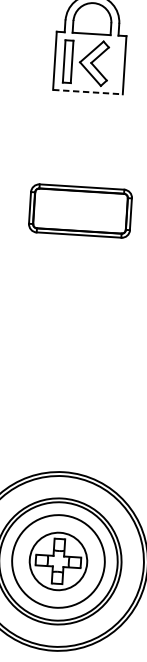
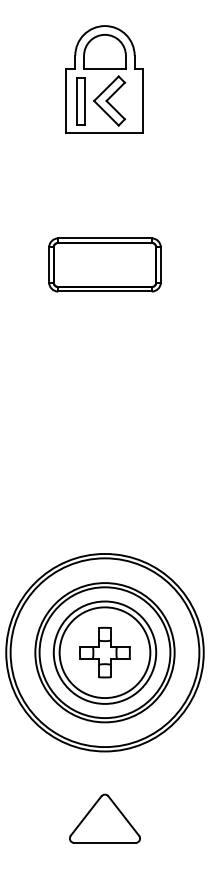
line: (87, 92) -> (104, 133), dashed -> solid
circle: (58, 561) -> (104, 652), size x1.43

